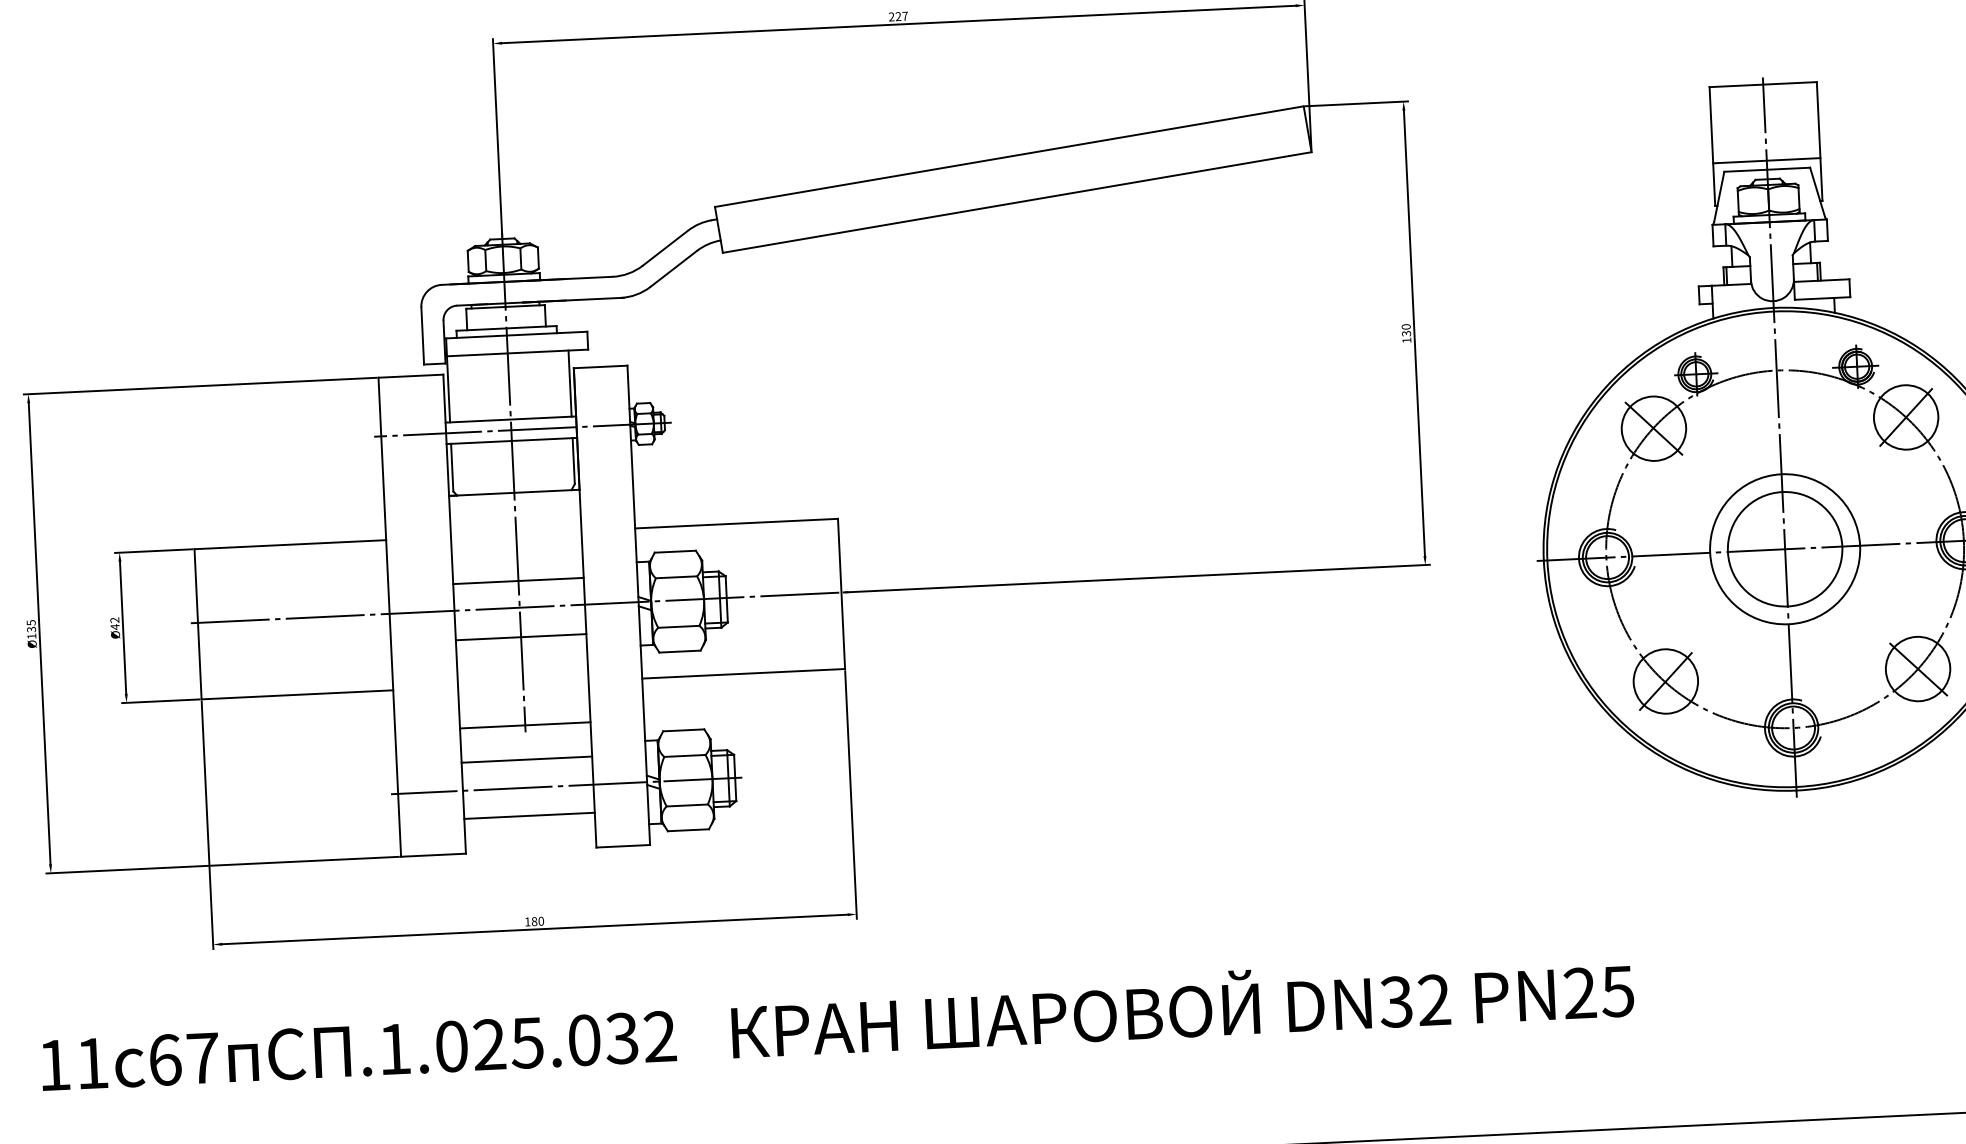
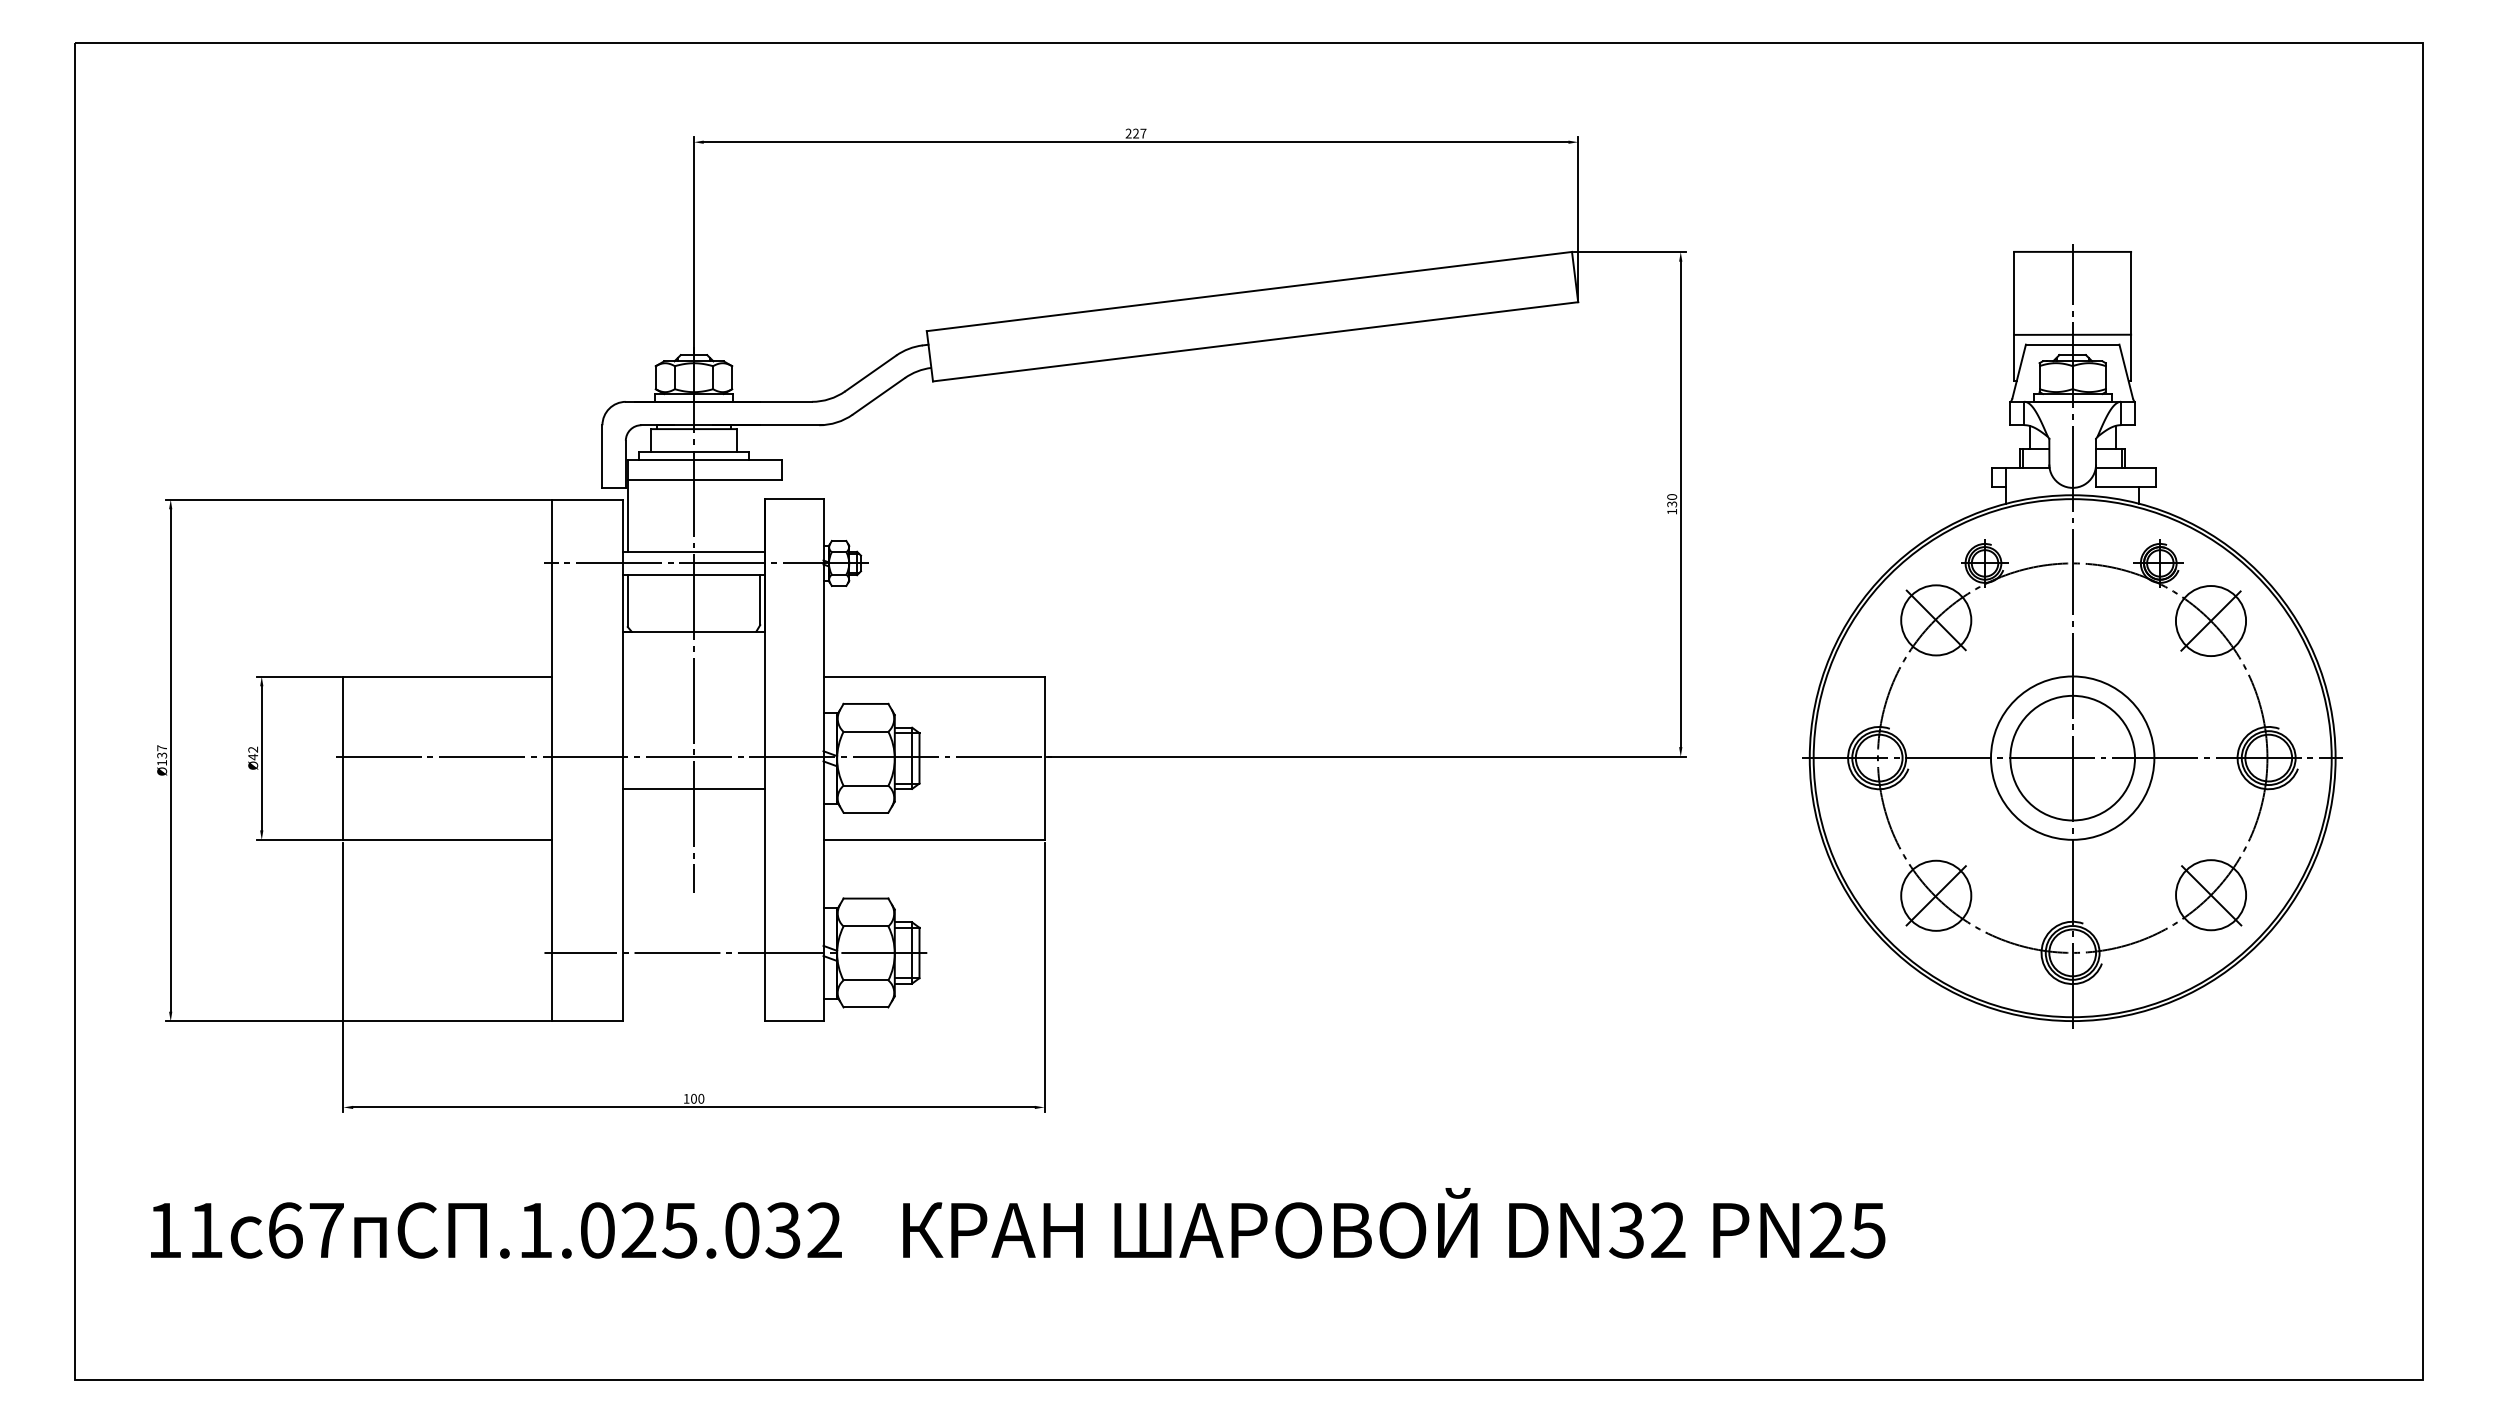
line: (570, 383) -> (760, 515), removed
line: (518, 580) -> (693, 727), removed
text: (31, 623) -> (162, 748), Ø135 -> Ø137
line: (524, 725) -> (693, 885), removed
line: (526, 759) -> (693, 922), removed
line: (529, 815) -> (693, 983), removed
text: (534, 921) -> (693, 1098), 180 -> 100

